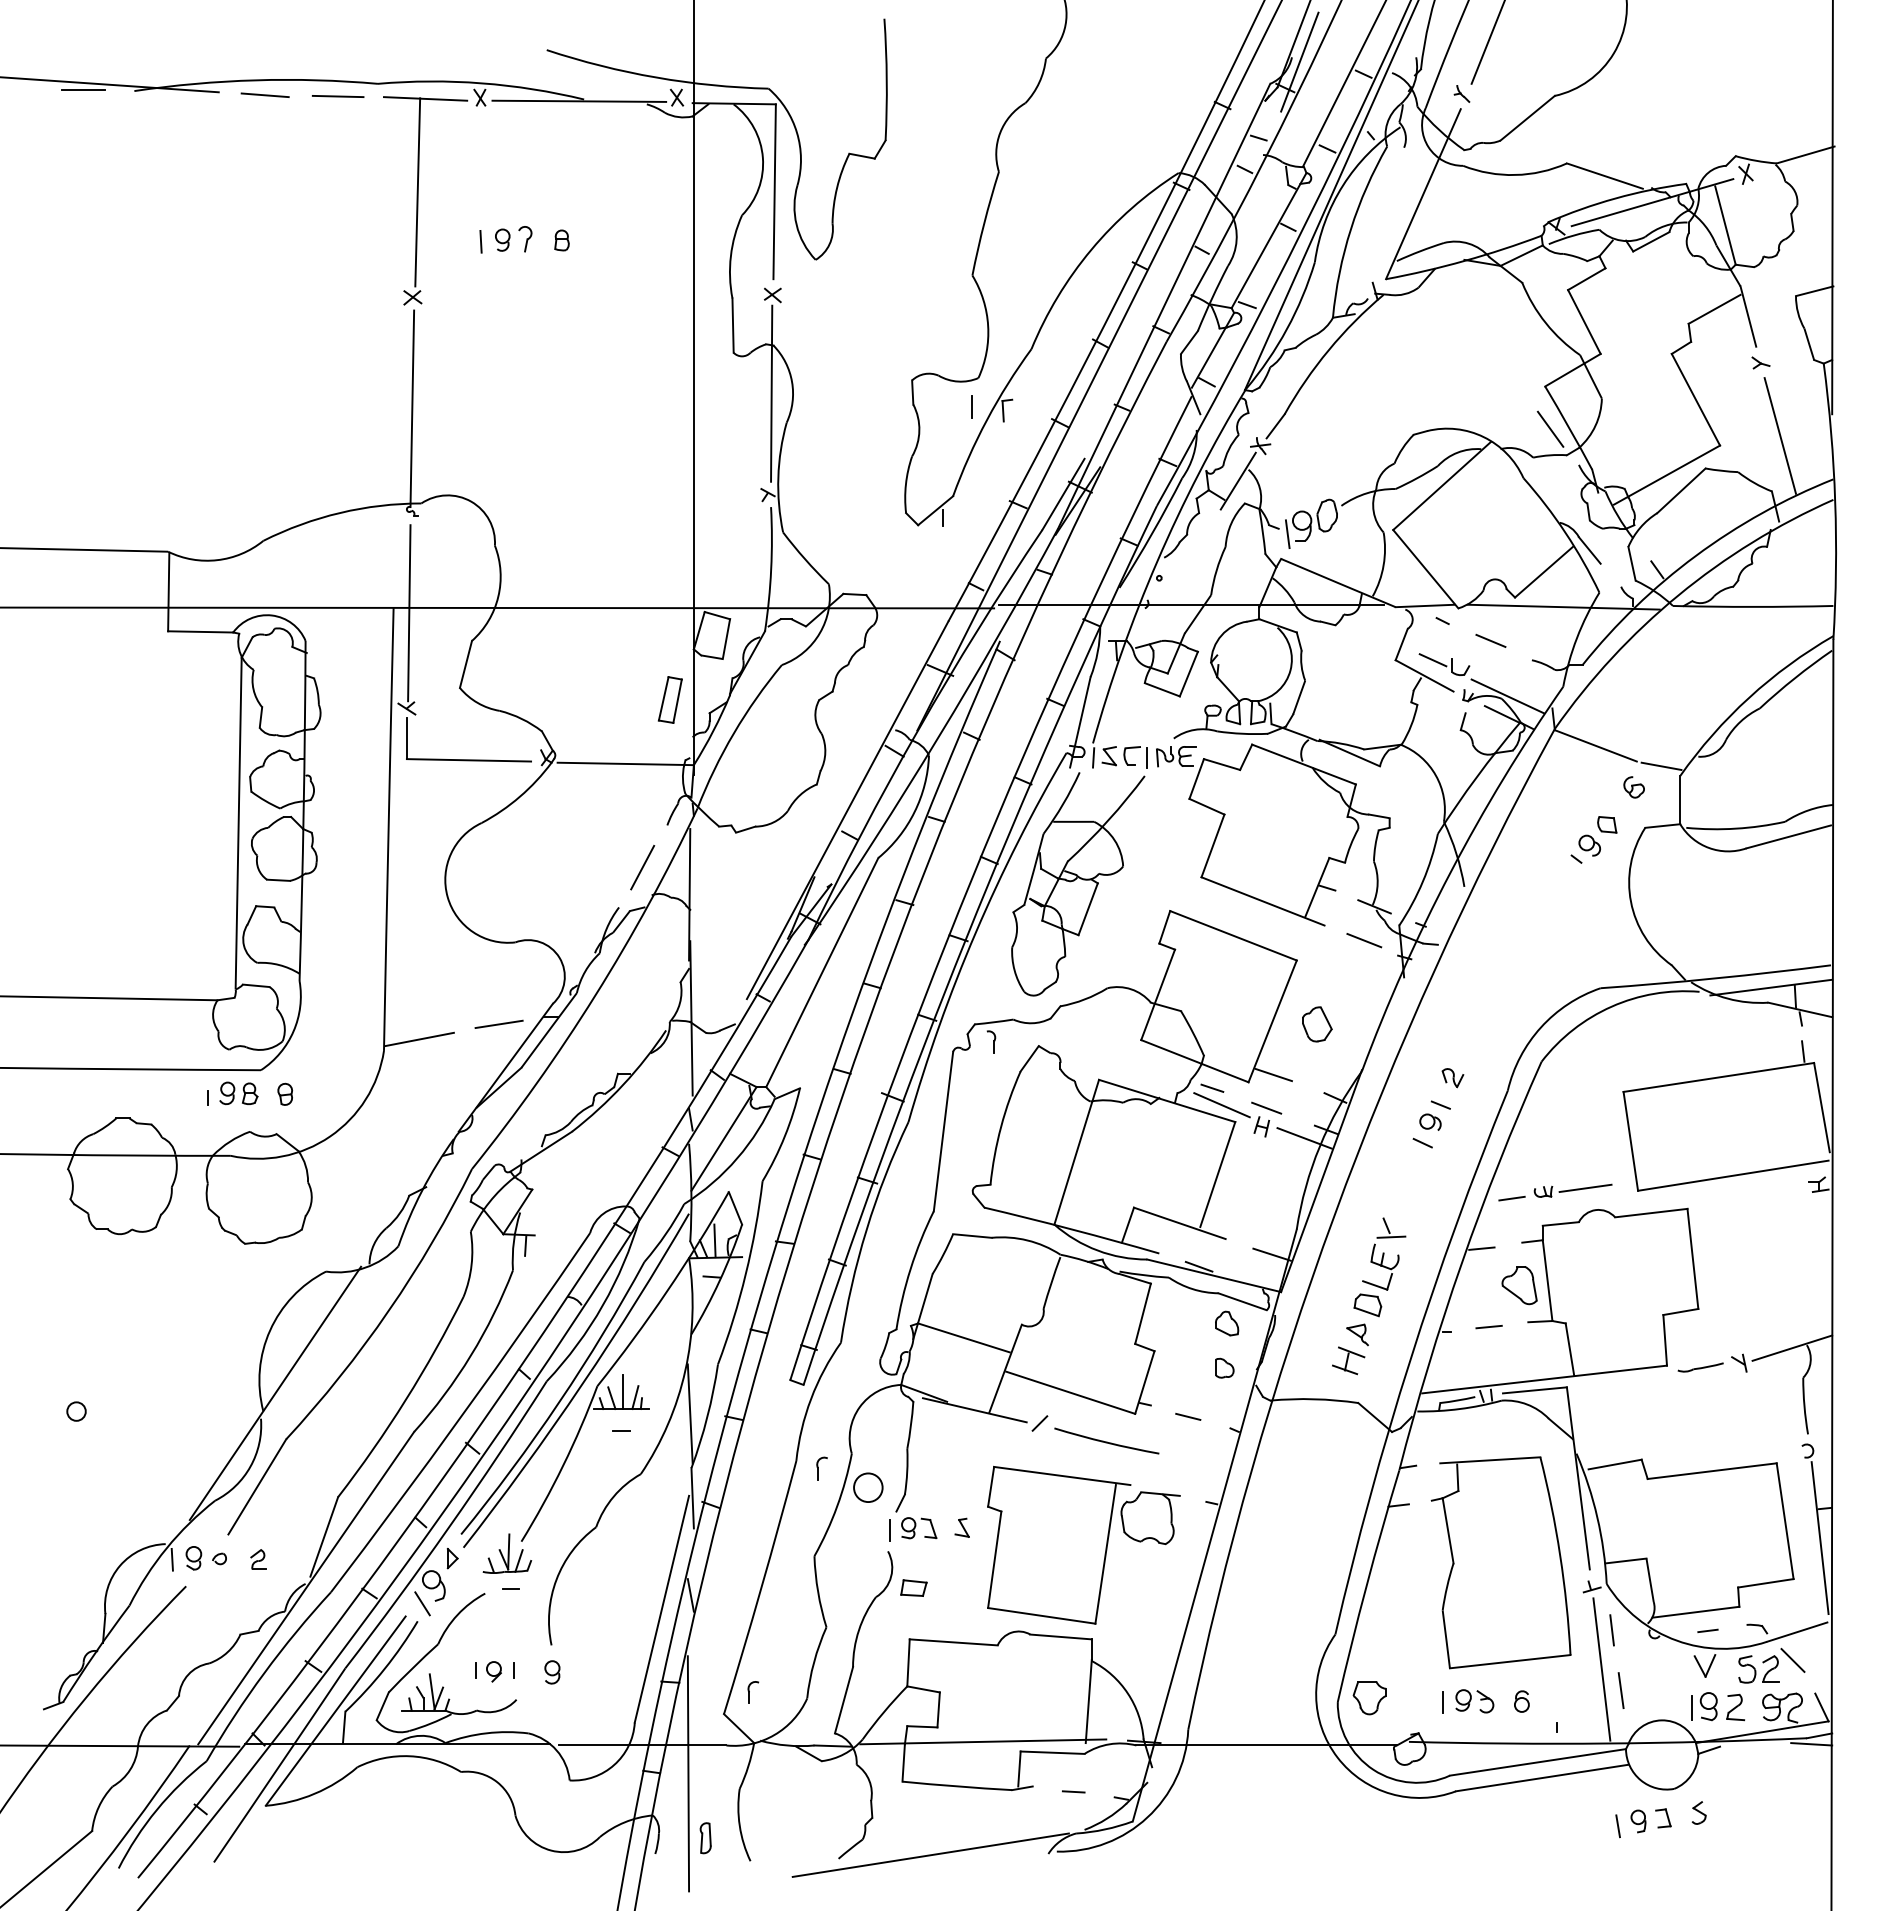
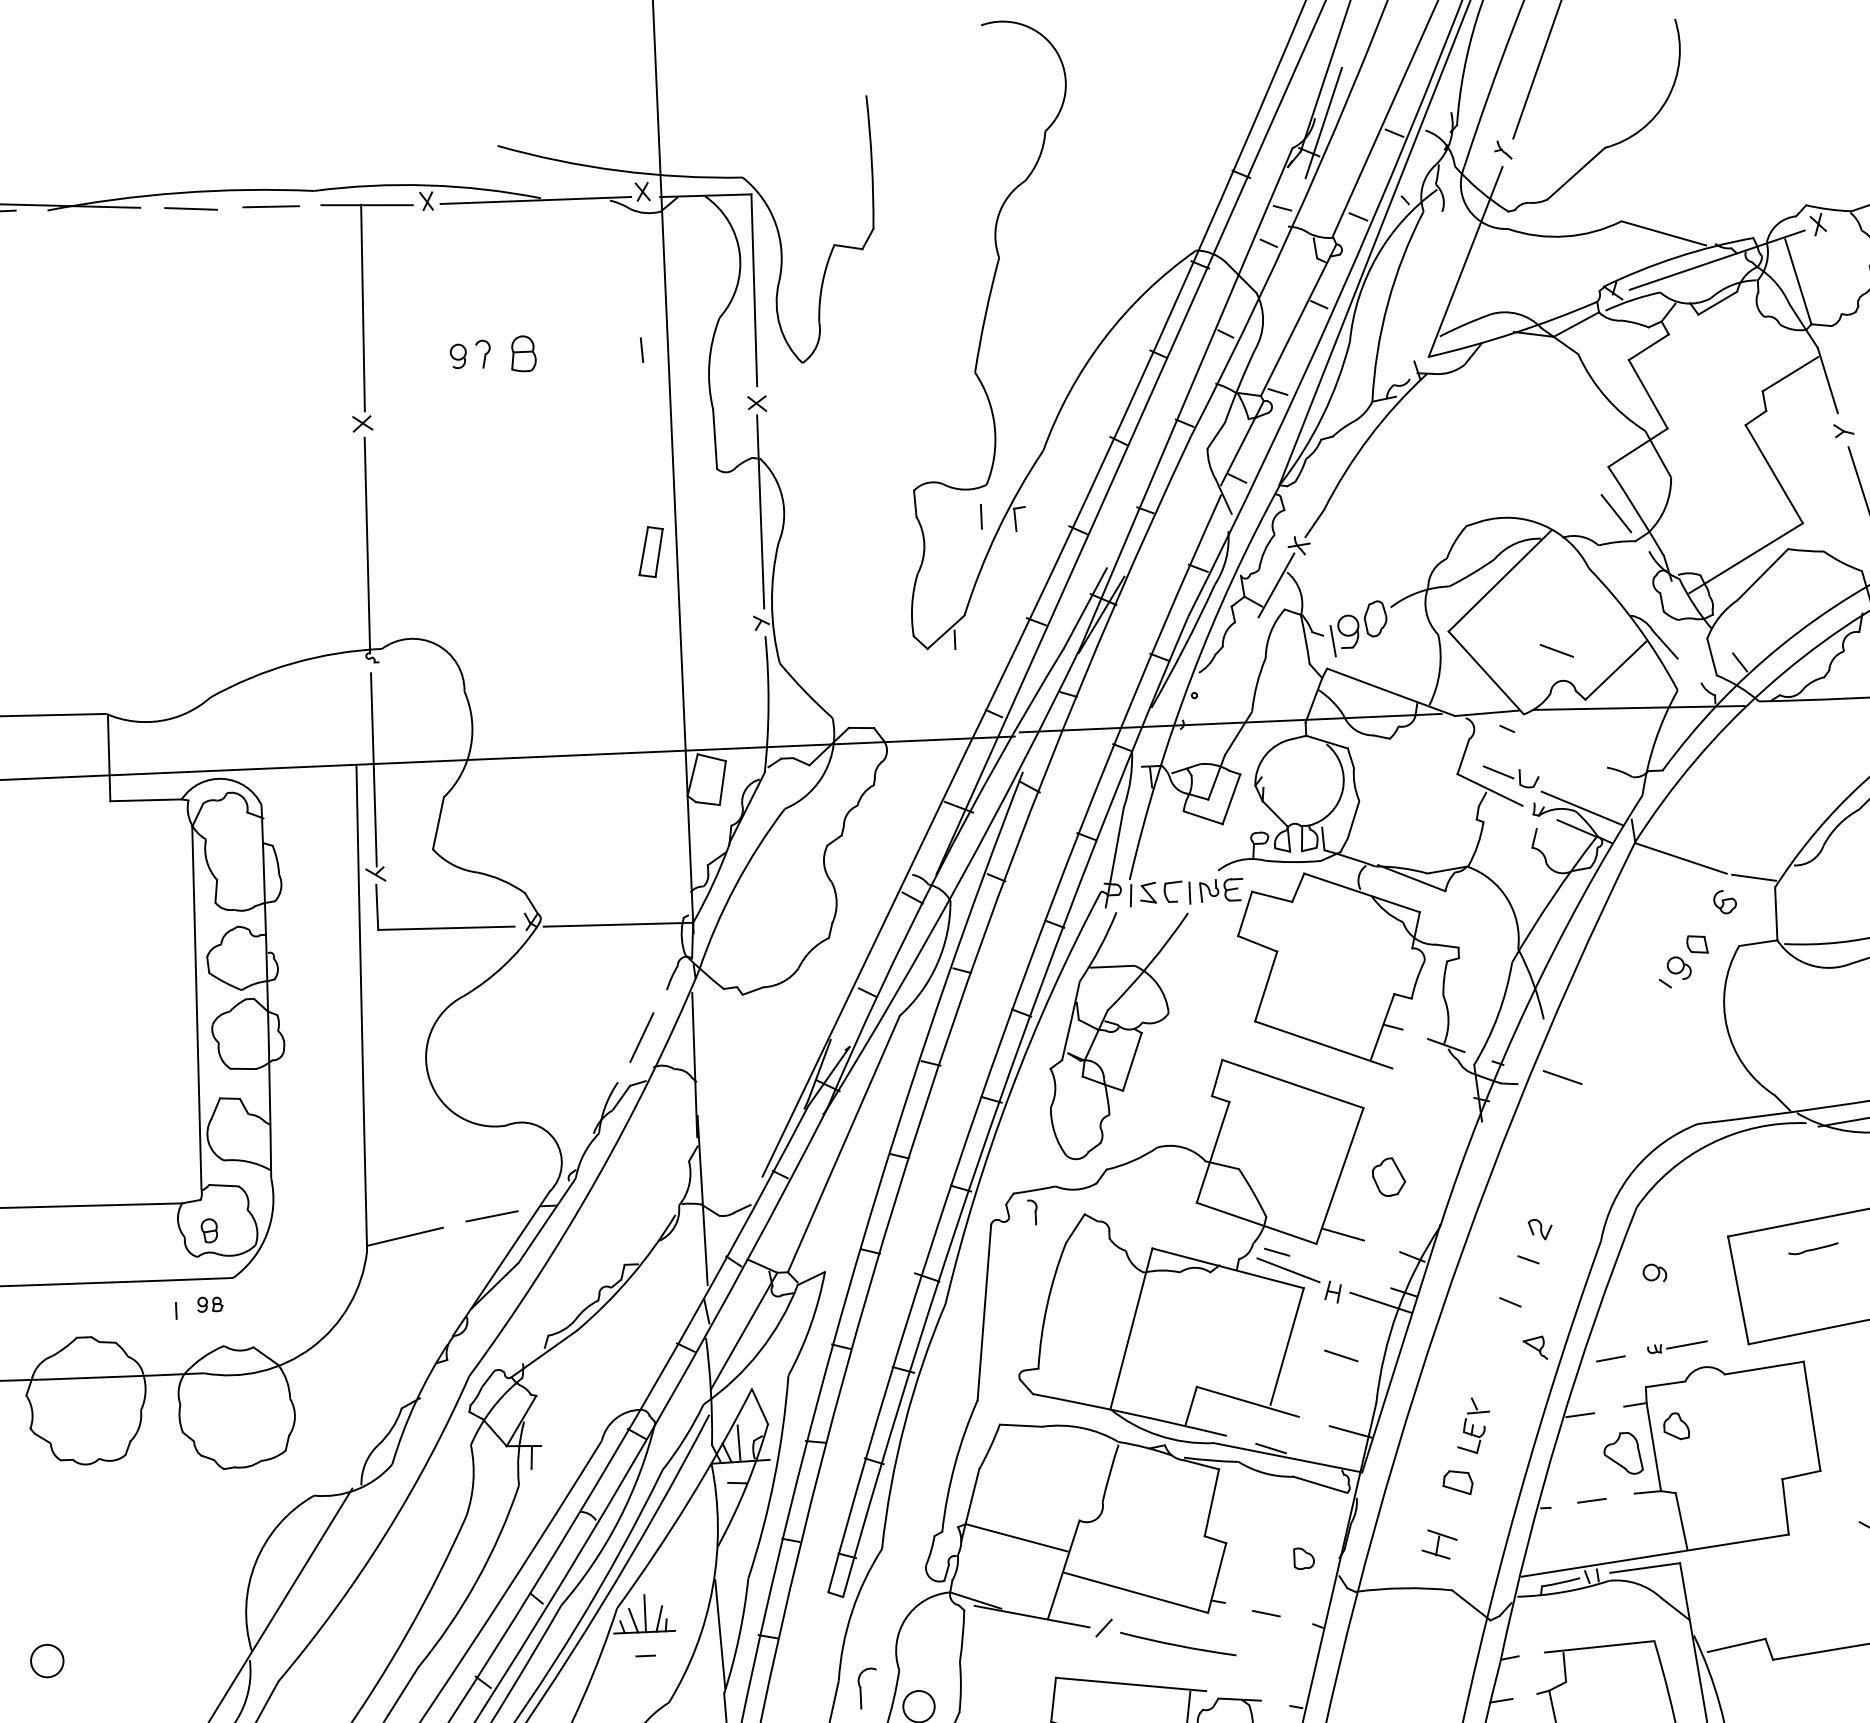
part: (561, 240) -> (522, 353), size x1.6
line: (480, 241) -> (641, 349), moved
line: (1490, 640) -> (1556, 650), moved
part: (669, 699) -> (650, 551), moved
line: (1364, 940) -> (1562, 1077), moved
part: (238, 1093) -> (209, 1304), size x0.6
part: (285, 1093) -> (209, 1229), moved
line: (1266, 1107) -> (1341, 1355), moved
part: (1430, 1121) -> (1654, 1272), moved
part: (1572, 1190) -> (1676, 1347), size x0.7
part: (1384, 1253) -> (1473, 1425), size x0.7
part: (1227, 1323) -> (1676, 1426), moved
part: (1357, 1334) -> (1535, 1347), moved
part: (1700, 1367) -> (1813, 1248), moved
circle: (76, 1411) -> (47, 1660), size x1.6
part: (821, 1468) -> (866, 1687), size x1.6

